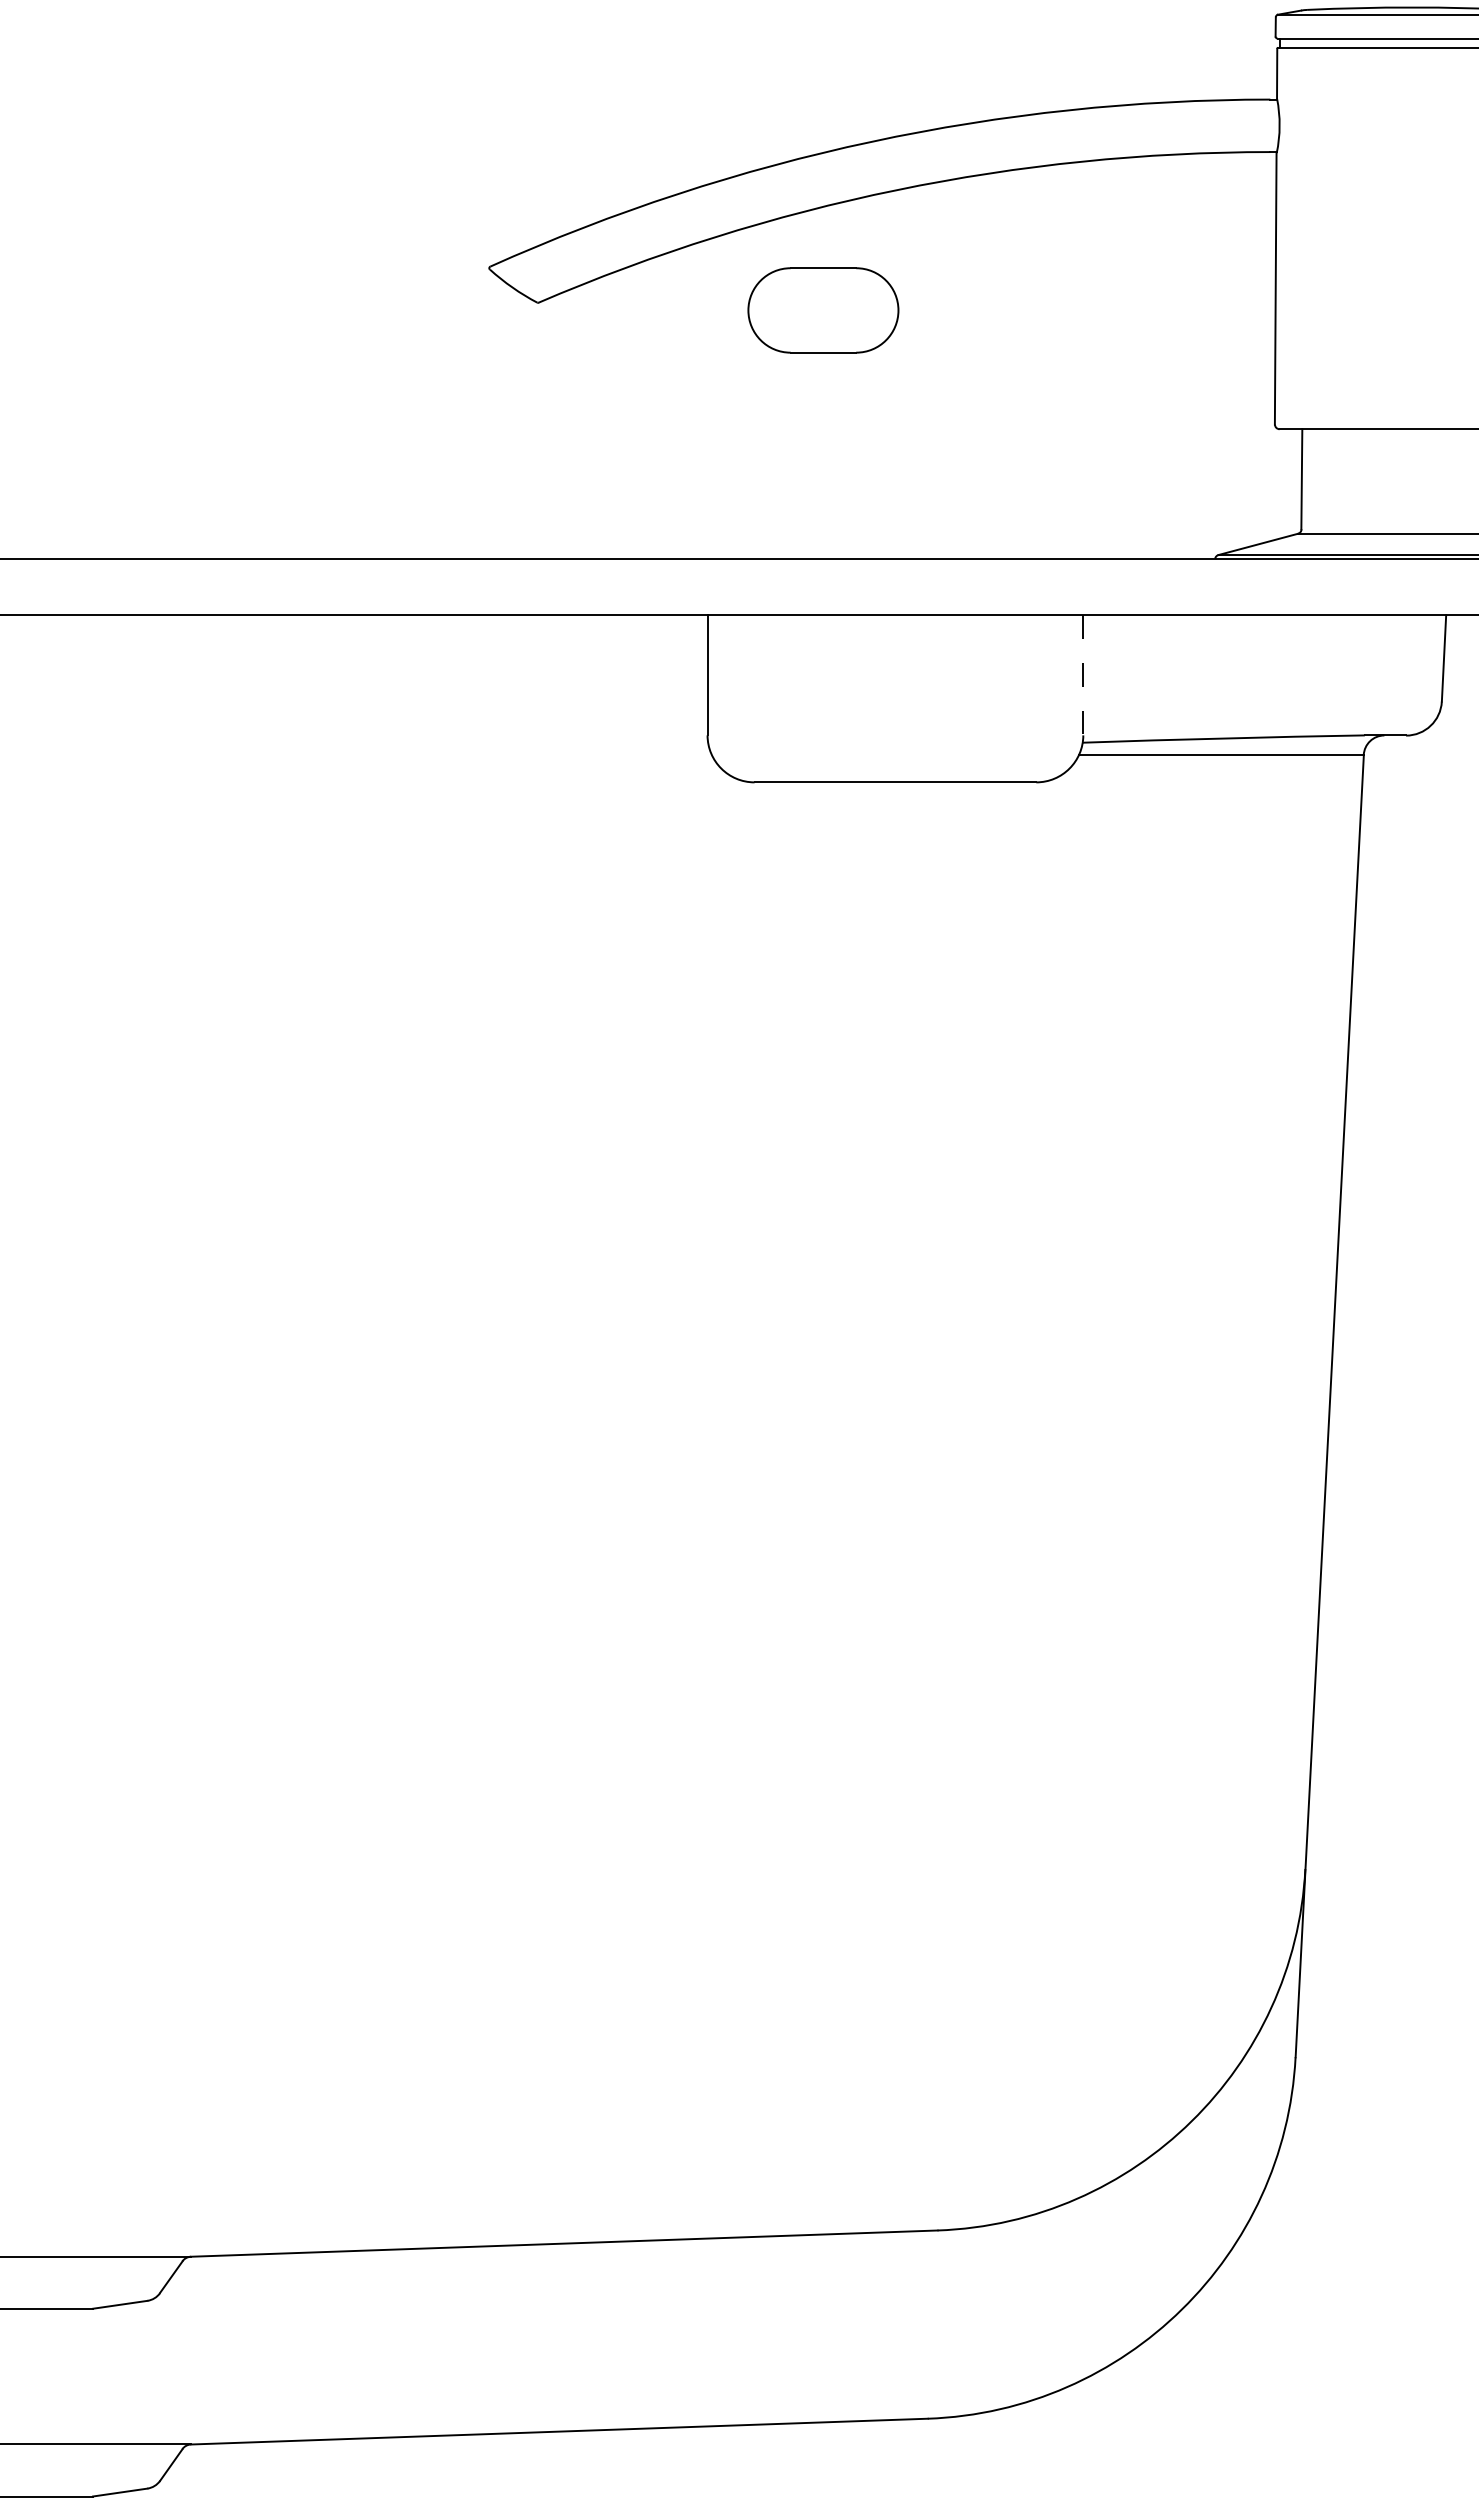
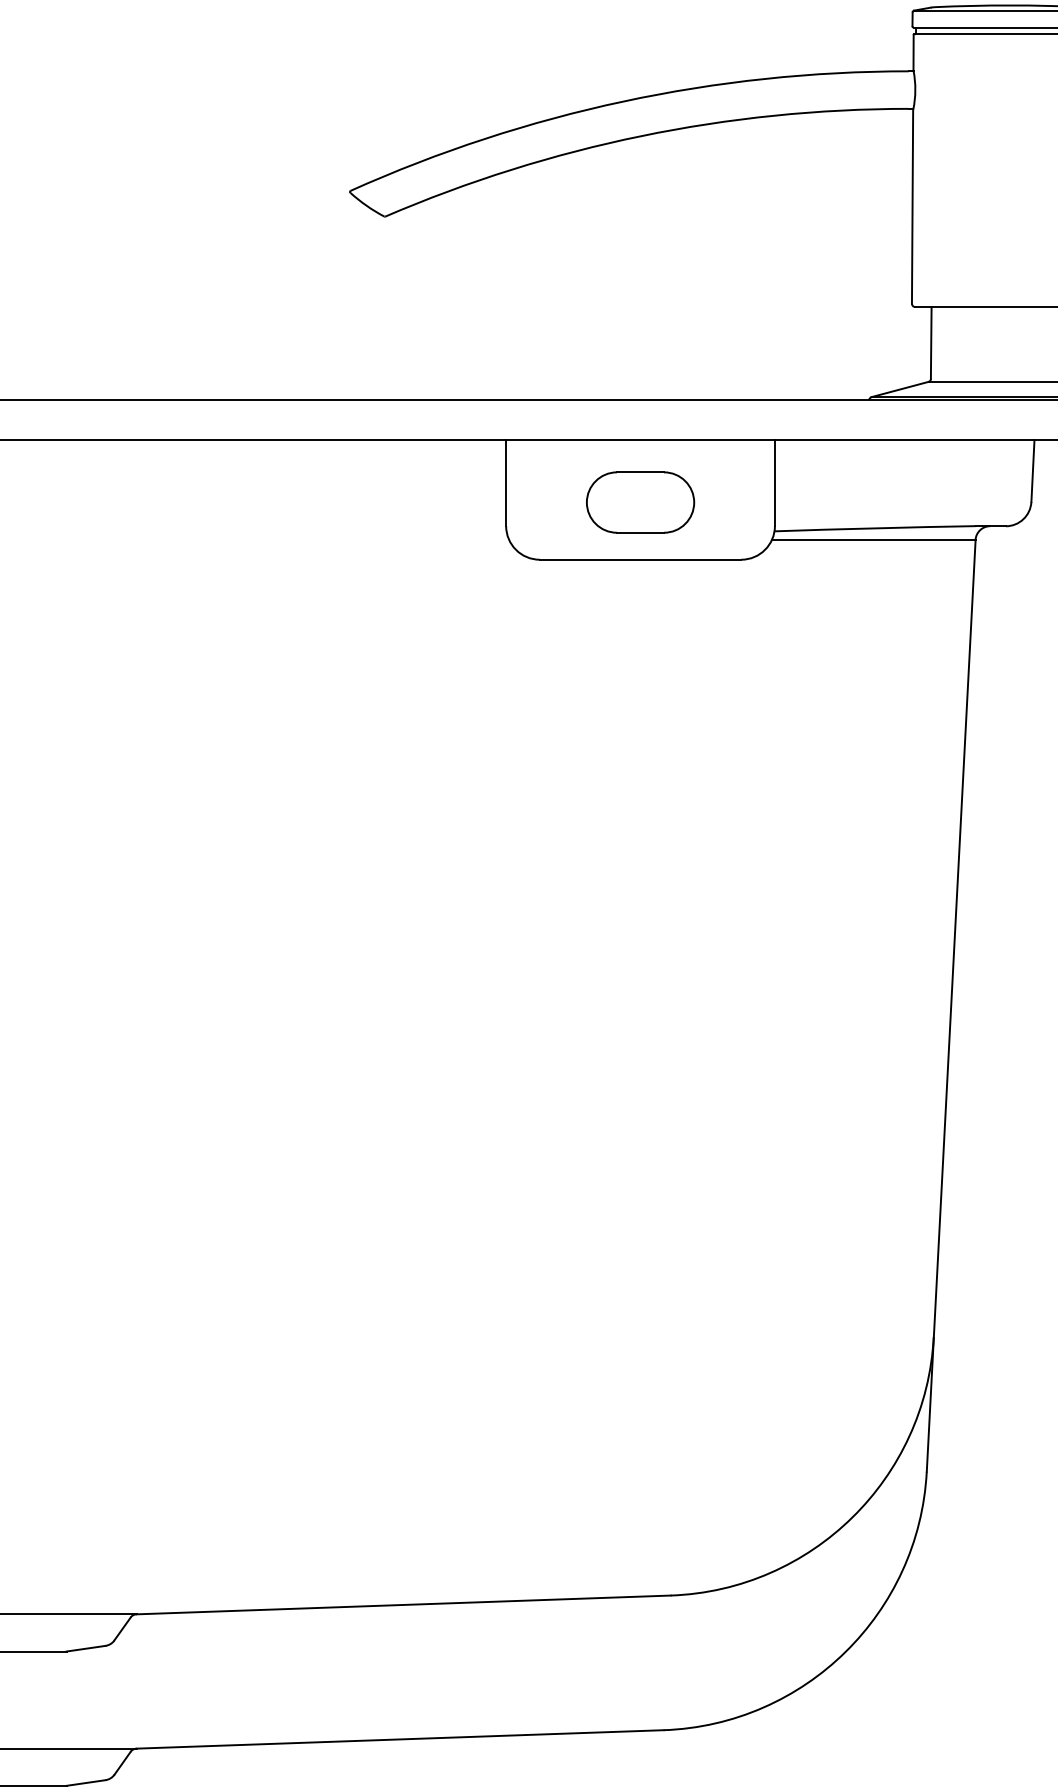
part: (823, 310) -> (640, 502), moved
line: (1083, 675) -> (775, 483), dashed -> solid

